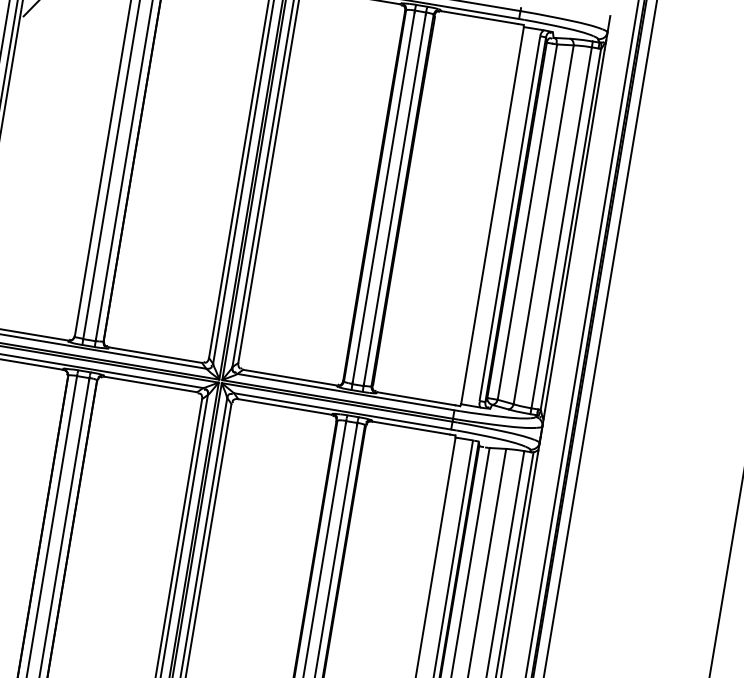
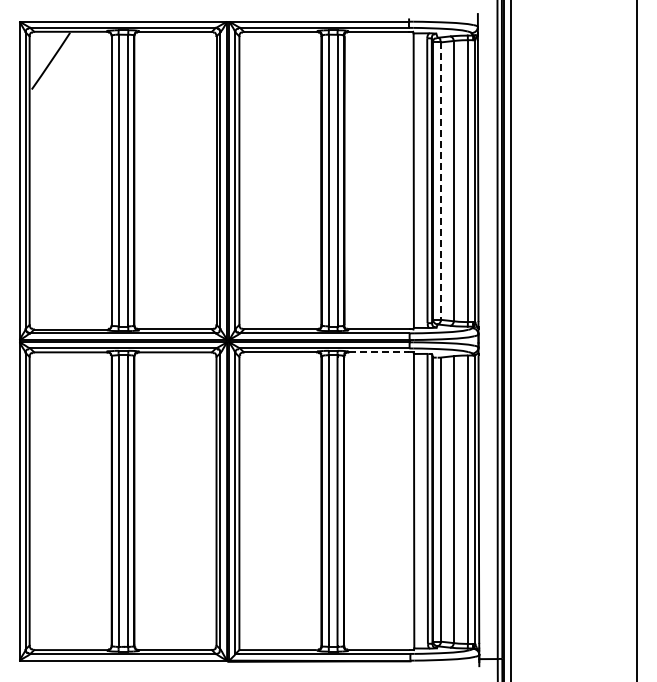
line: (527, 222) -> (441, 181), solid -> dashed
line: (411, 428) -> (379, 352), solid -> dashed

